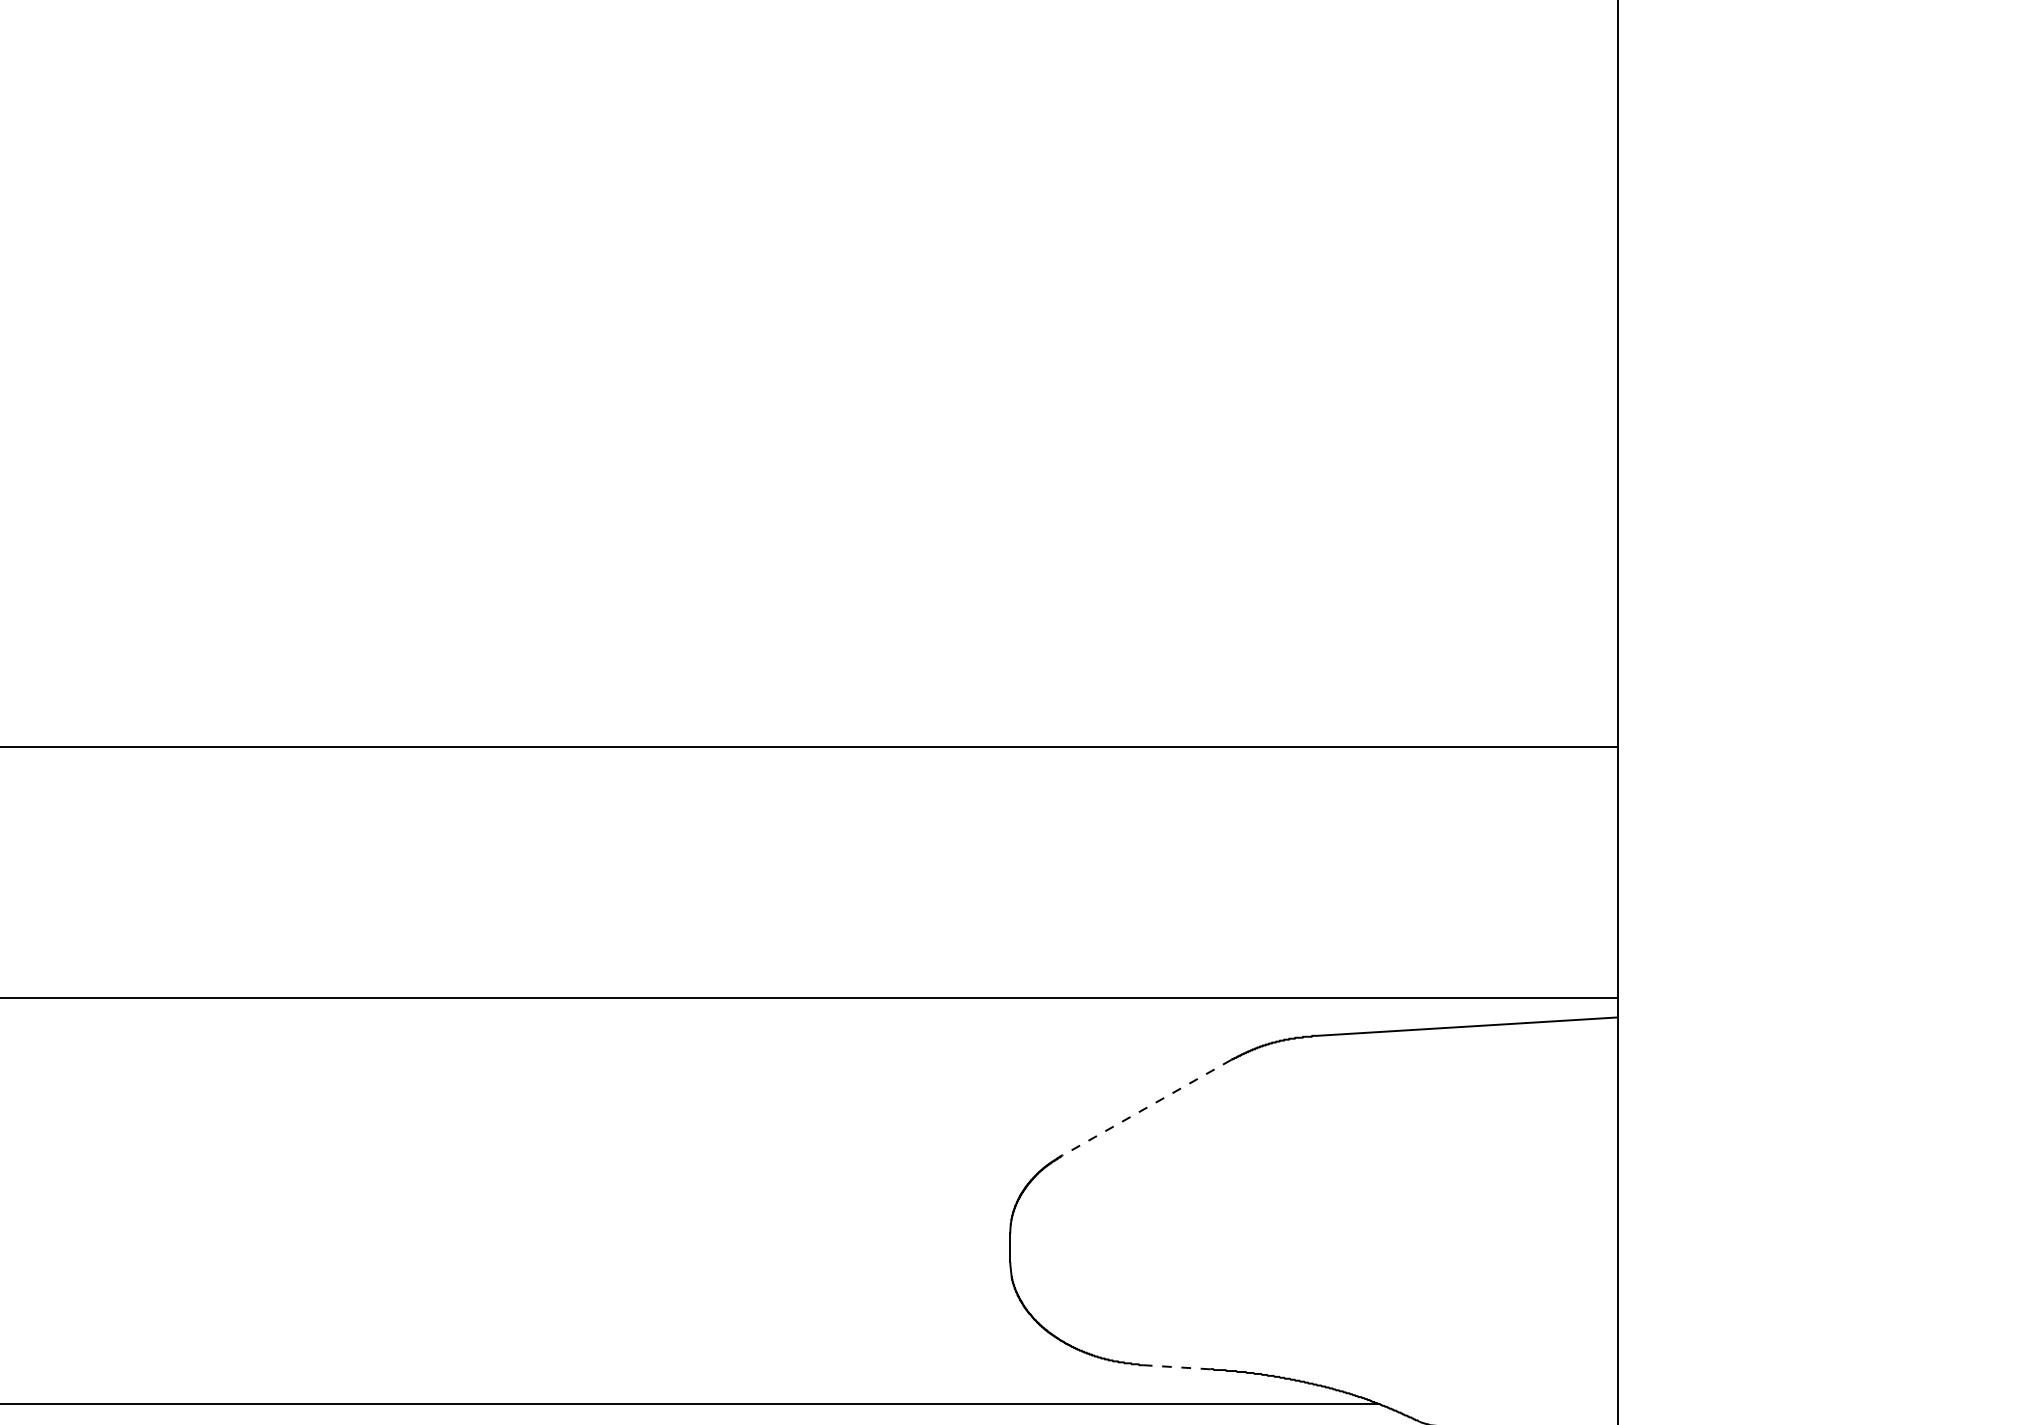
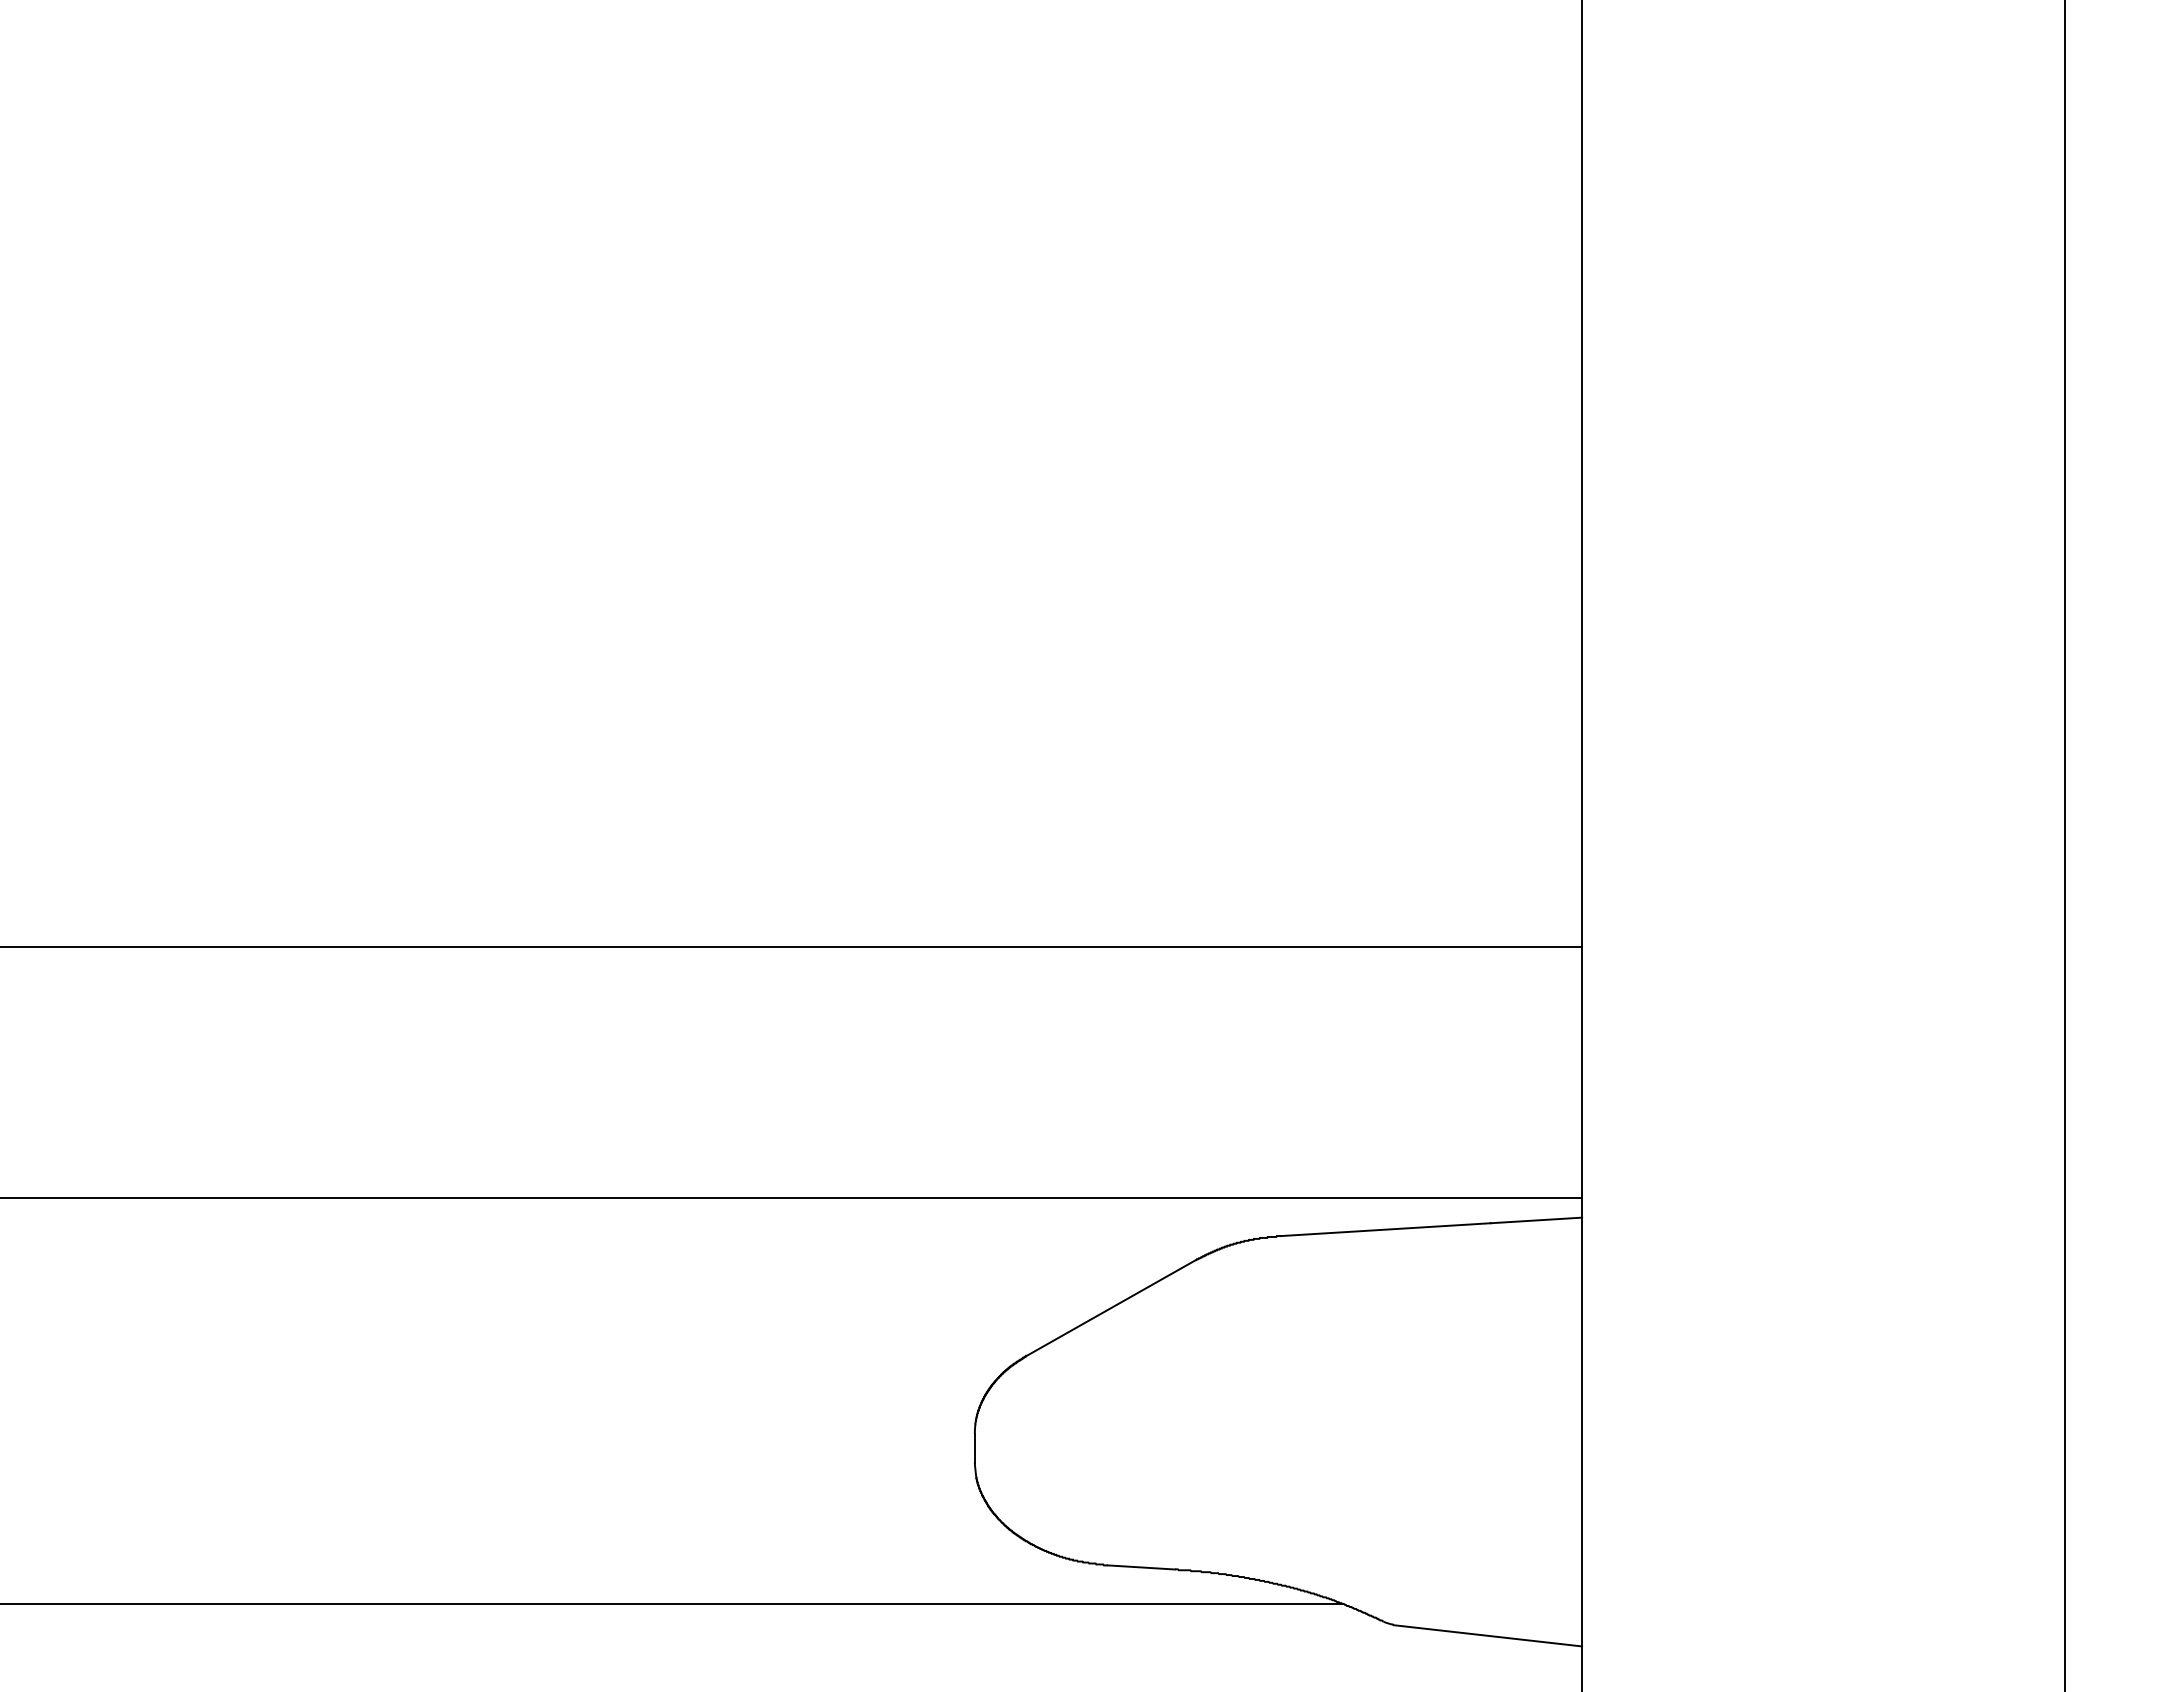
line: (1146, 1108) -> (1111, 1308), dashed -> solid
line: (1176, 1367) -> (1141, 1567), dashed -> solid

